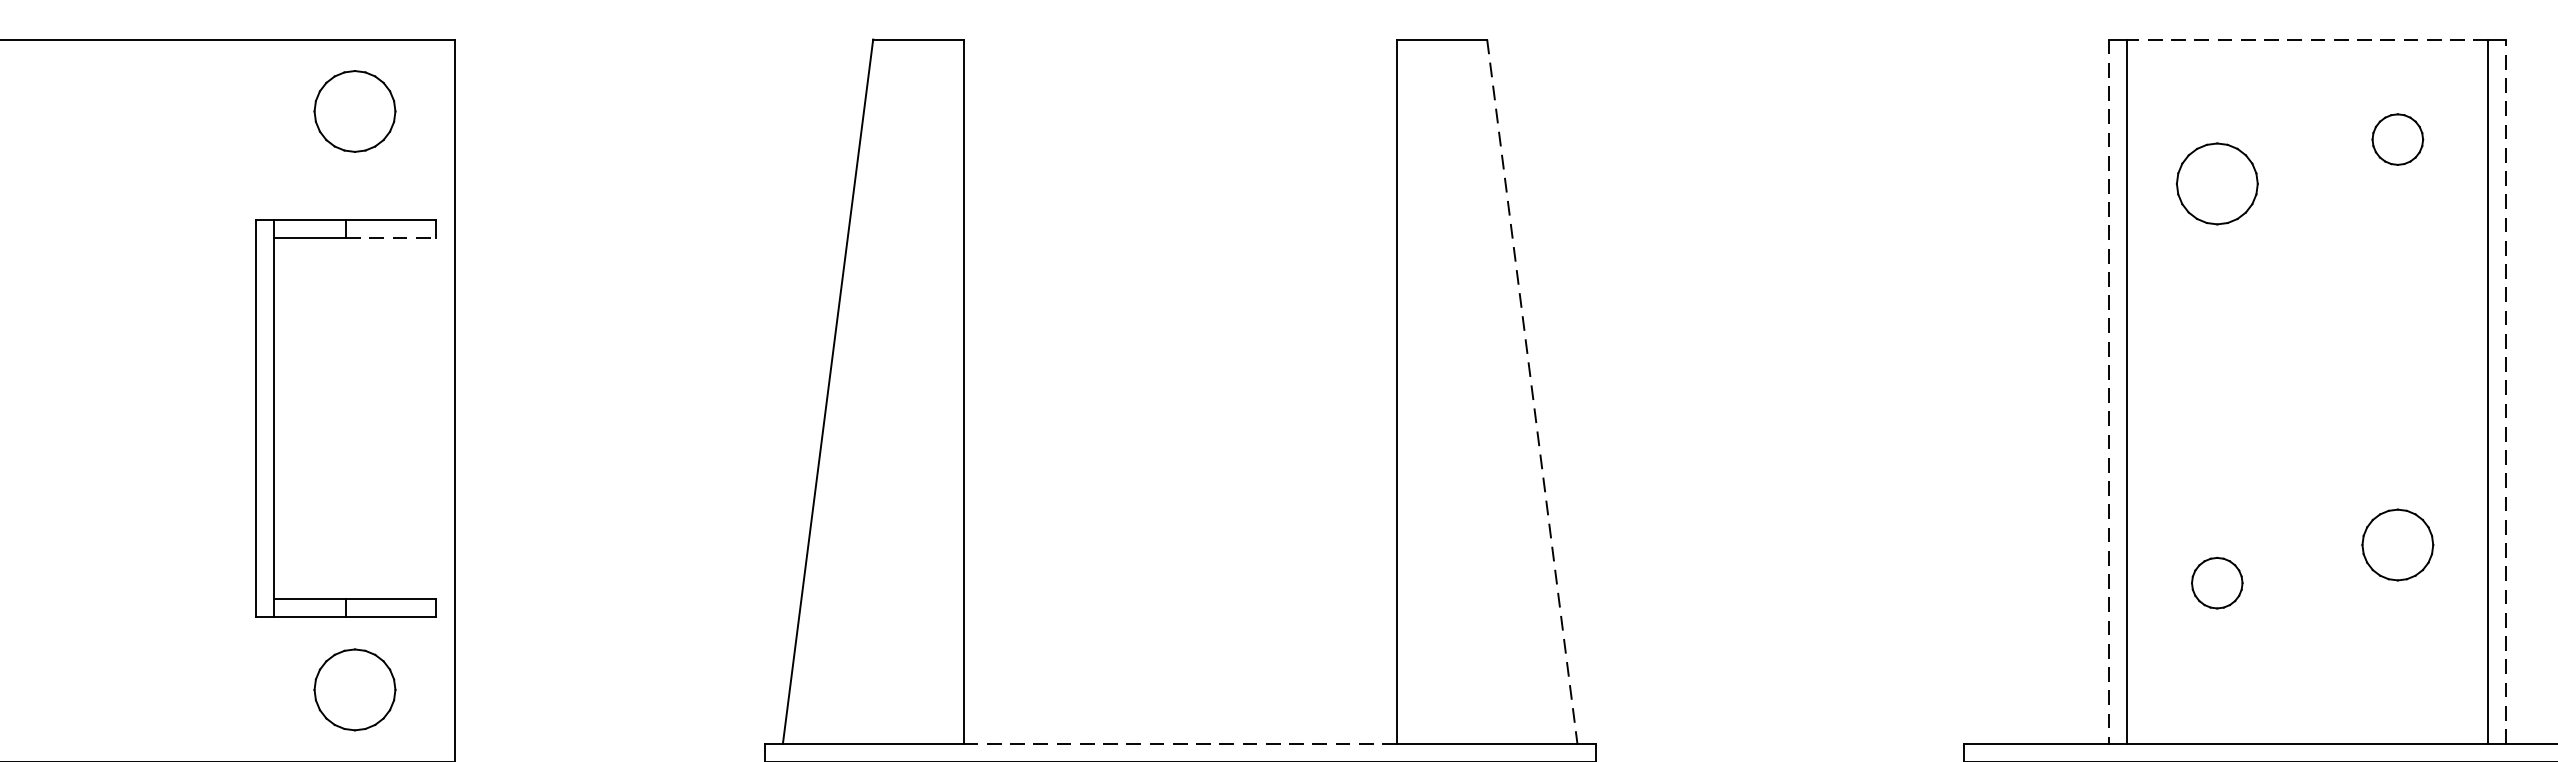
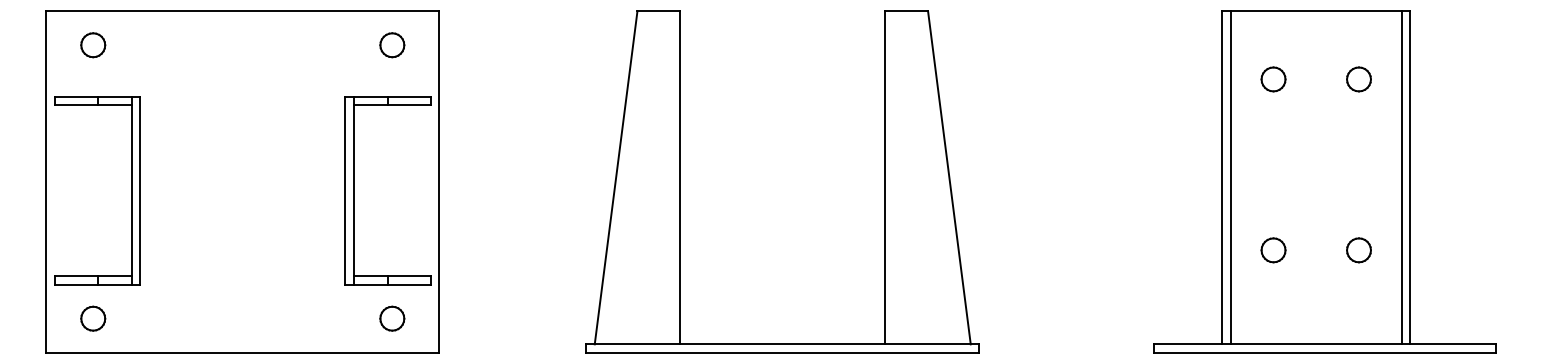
line: (2305, 40) -> (1315, 11), dashed -> solid
part: (355, 112) -> (392, 45), size x0.62
part: (2396, 139) -> (1358, 79), moved
part: (2217, 184) -> (1273, 79), size x0.62
line: (391, 239) -> (409, 105), dashed -> solid
line: (2109, 391) -> (1222, 177), dashed -> solid
line: (2506, 391) -> (1410, 177), dashed -> solid
line: (1532, 393) -> (949, 178), dashed -> solid
part: (2396, 545) -> (1358, 250), size x0.71
part: (2217, 583) -> (1273, 250), moved
part: (355, 689) -> (392, 318), size x0.62
line: (1179, 744) -> (782, 344), dashed -> solid

